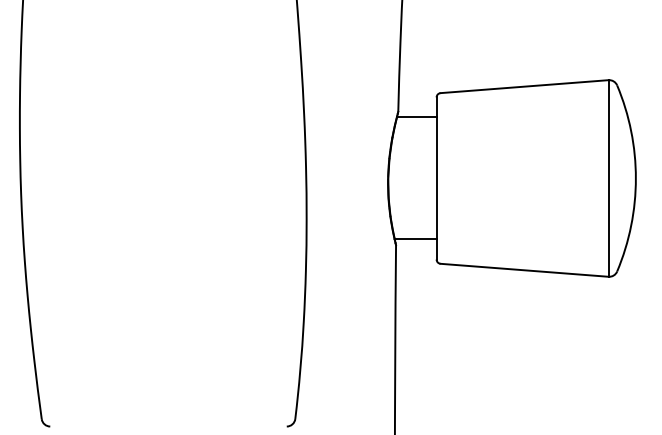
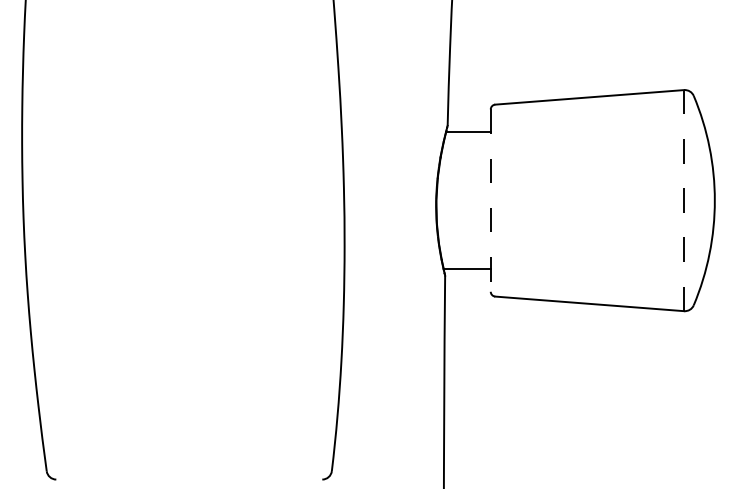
line: (608, 177) -> (684, 199), solid -> dashed
line: (436, 178) -> (490, 200), solid -> dashed

